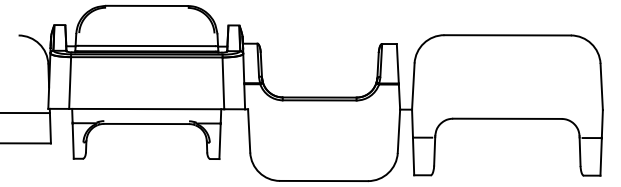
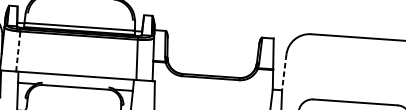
line: (70, 83) -> (18, 51), solid -> dashed
line: (413, 87) -> (284, 73), solid -> dashed

